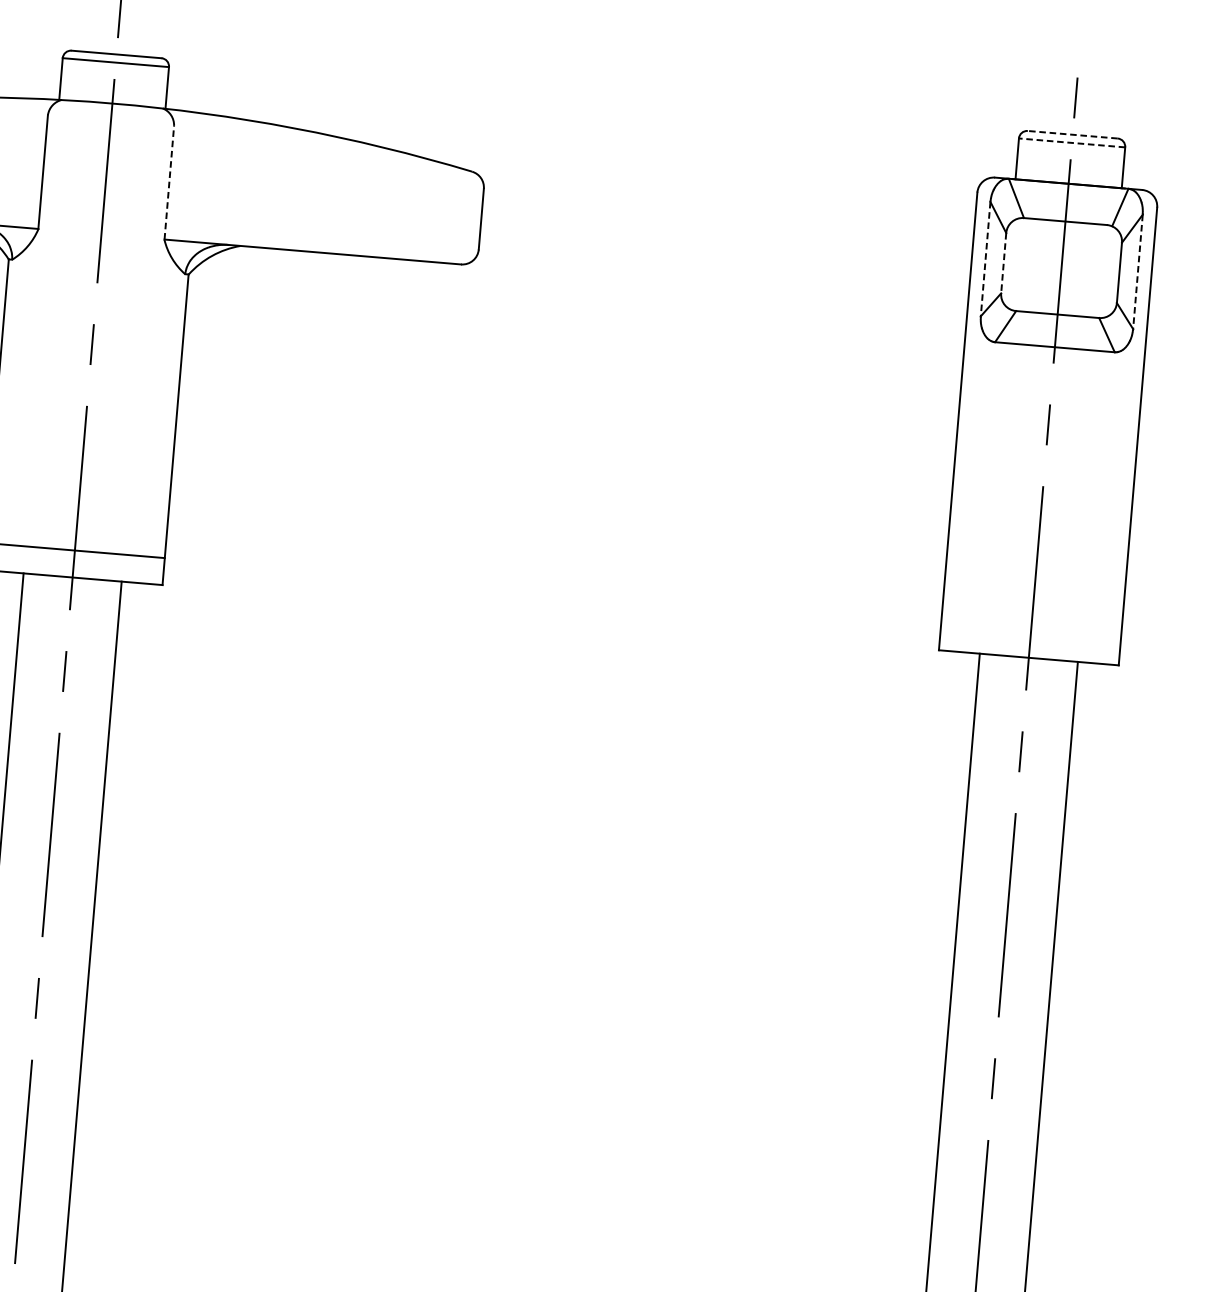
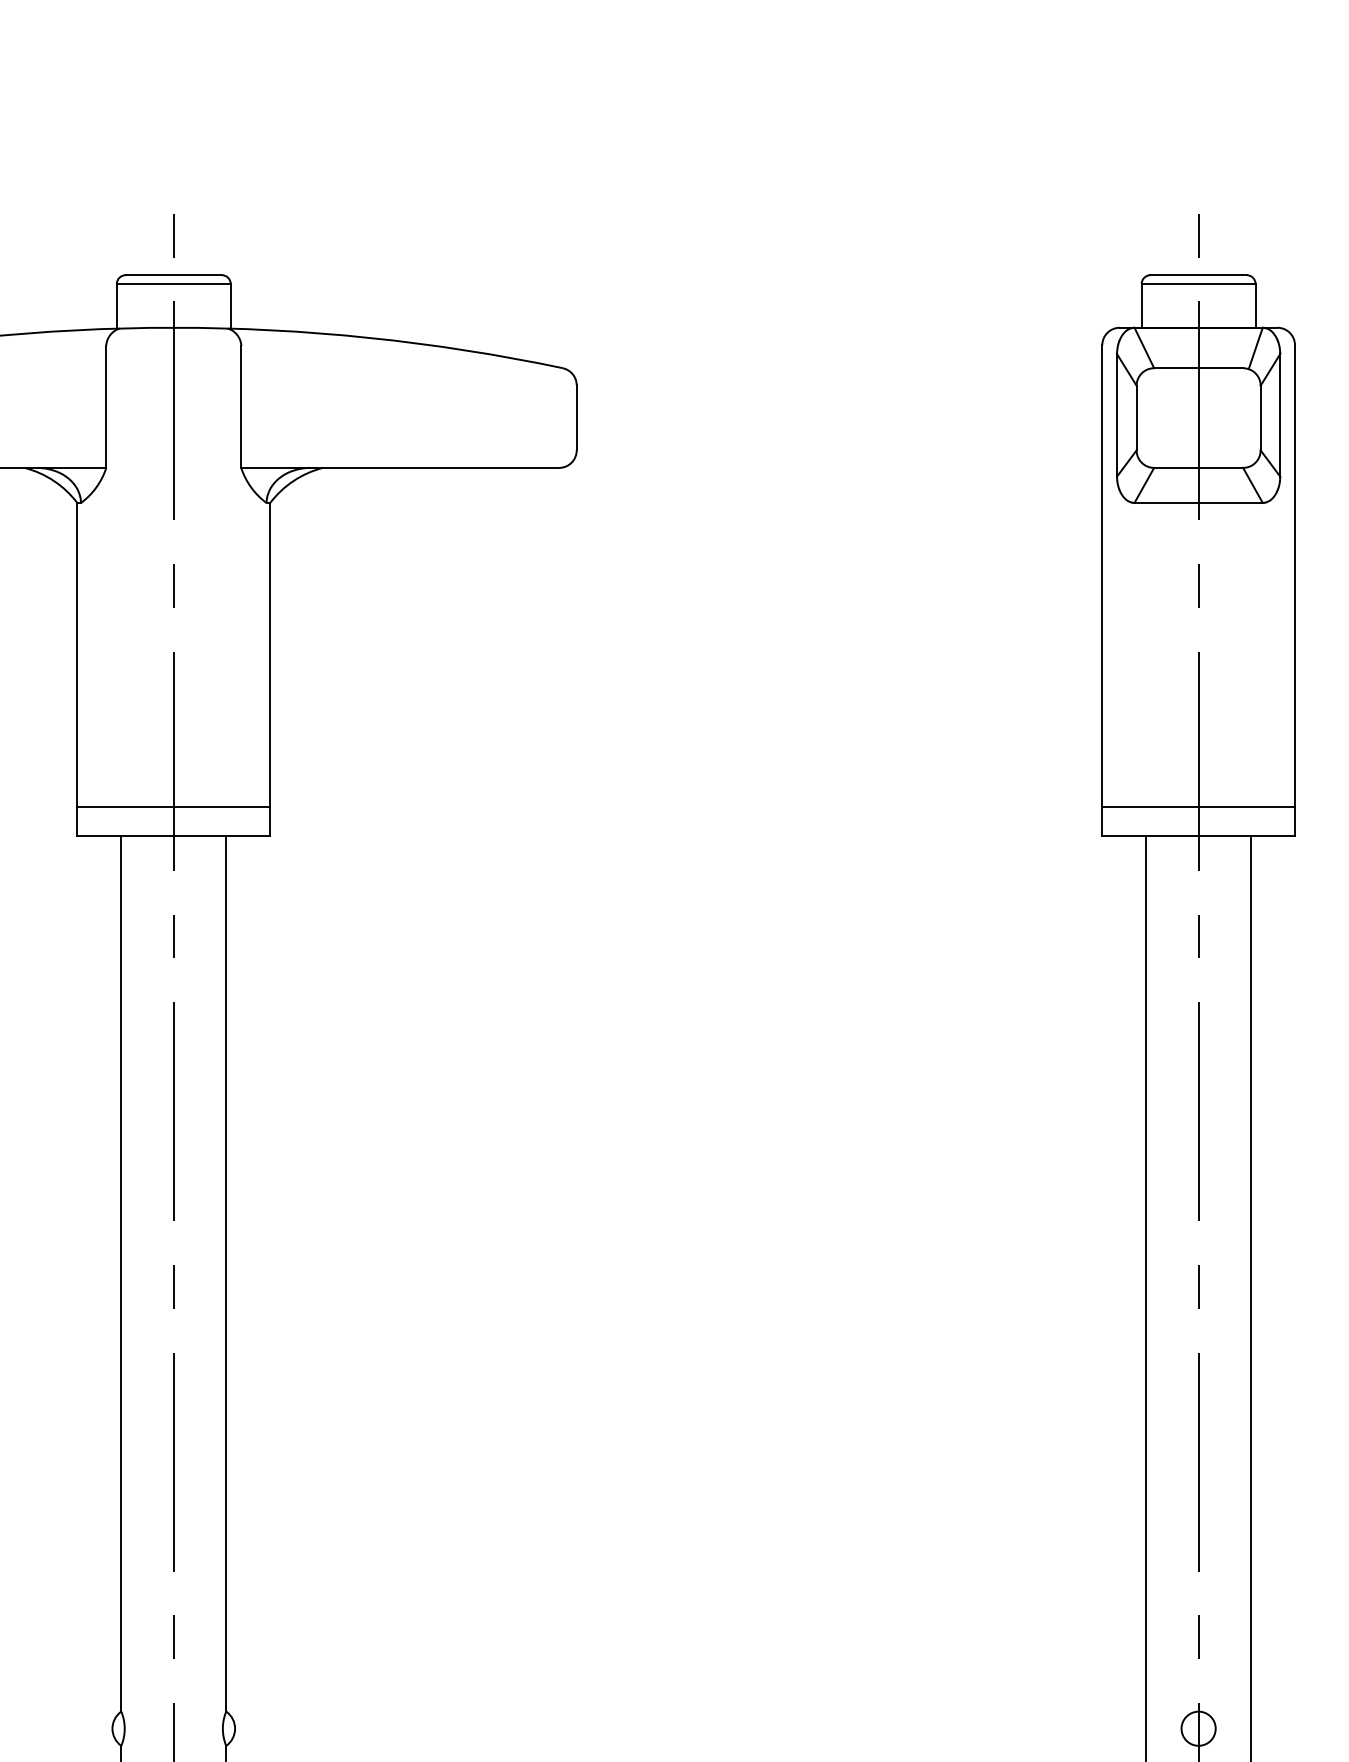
line: (1072, 135) -> (1198, 275), dashed -> solid
line: (1071, 142) -> (1198, 283), dashed -> solid
line: (169, 182) -> (241, 406), dashed -> solid
line: (986, 259) -> (1117, 415), dashed -> solid
line: (1003, 263) -> (1136, 418), dashed -> solid
line: (1138, 272) -> (1280, 415), dashed -> solid
line: (1031, 630) -> (1198, 806), added

